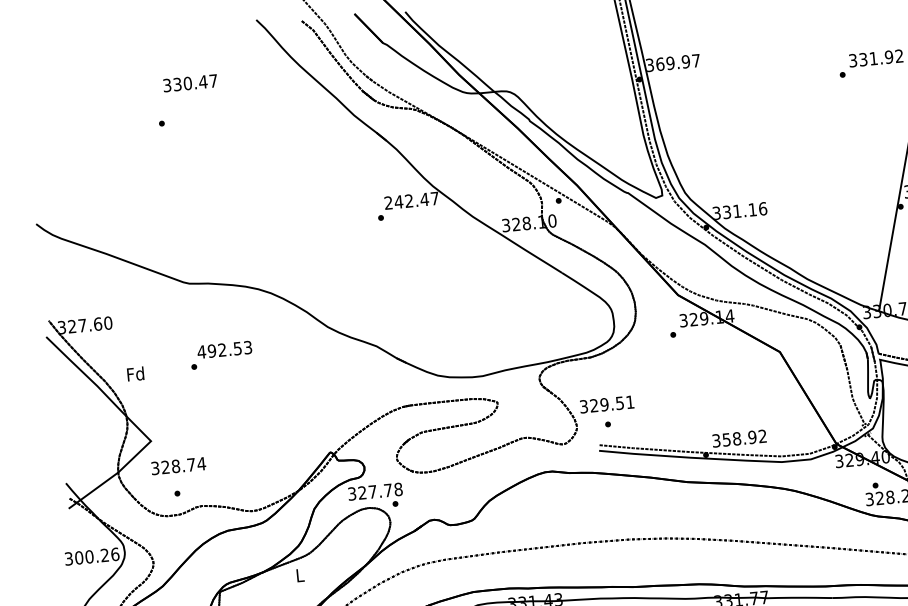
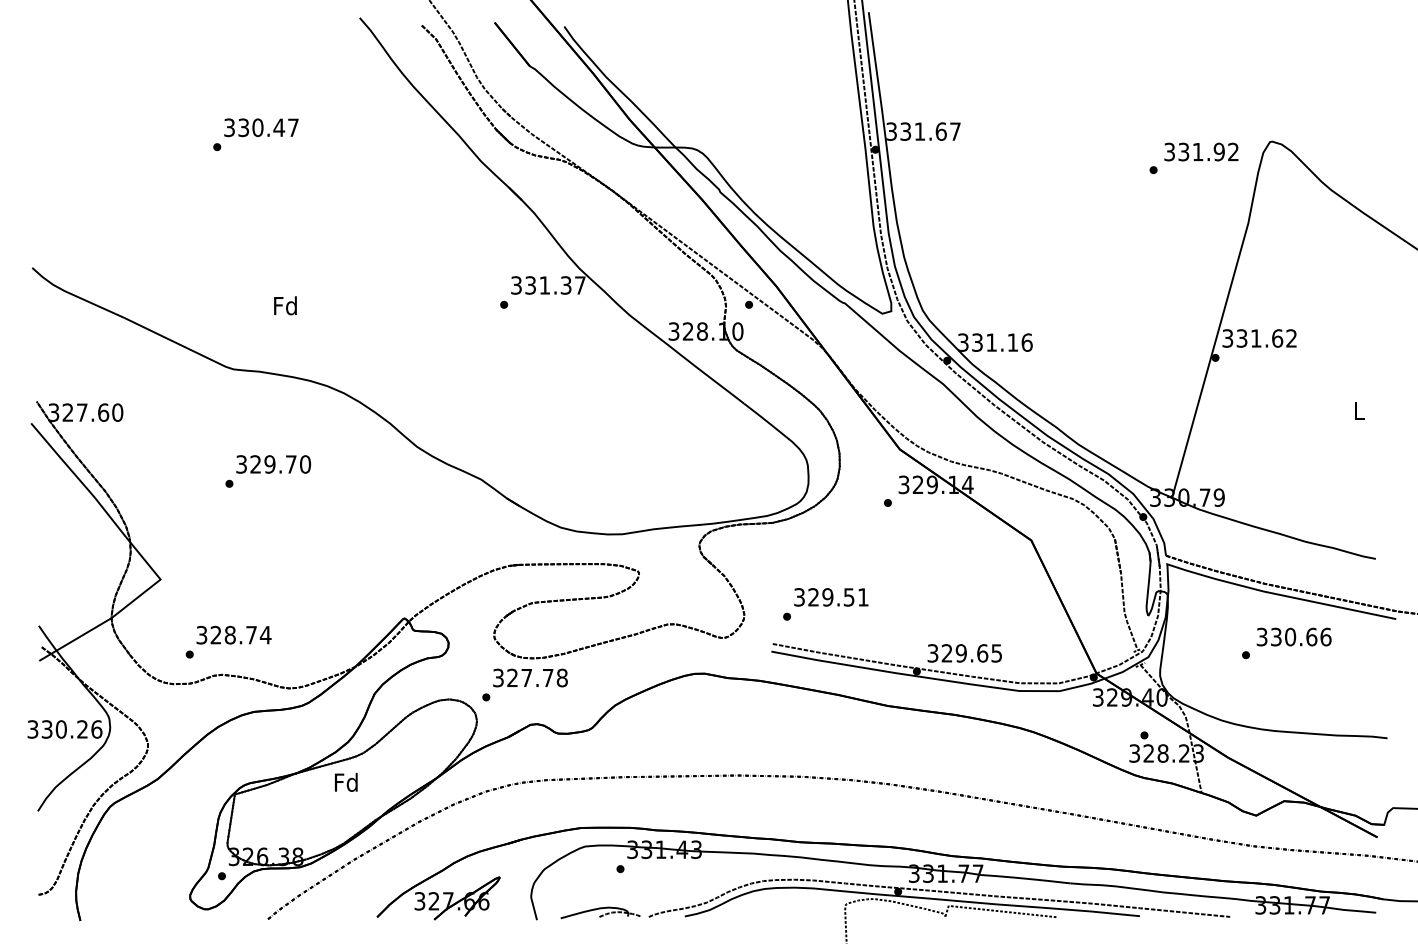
text: (673, 62) -> (923, 131), 369.97 -> 331.67
text: (190, 83) -> (261, 127), moved
text: (406, 201) -> (541, 285), 242.47 -> 331.37
text: (224, 349) -> (273, 464), 492.53 -> 329.70
text: (135, 373) -> (285, 305), moved
text: (607, 404) -> (831, 597), moved
text: (744, 438) -> (971, 653), 358.92 -> 329.65
text: (178, 465) -> (233, 634), moved
text: (375, 491) -> (530, 677), moved
text: (78, 557) -> (46, 729), 300.26 -> 330.26
text: (299, 574) -> (345, 781), L -> Fd

